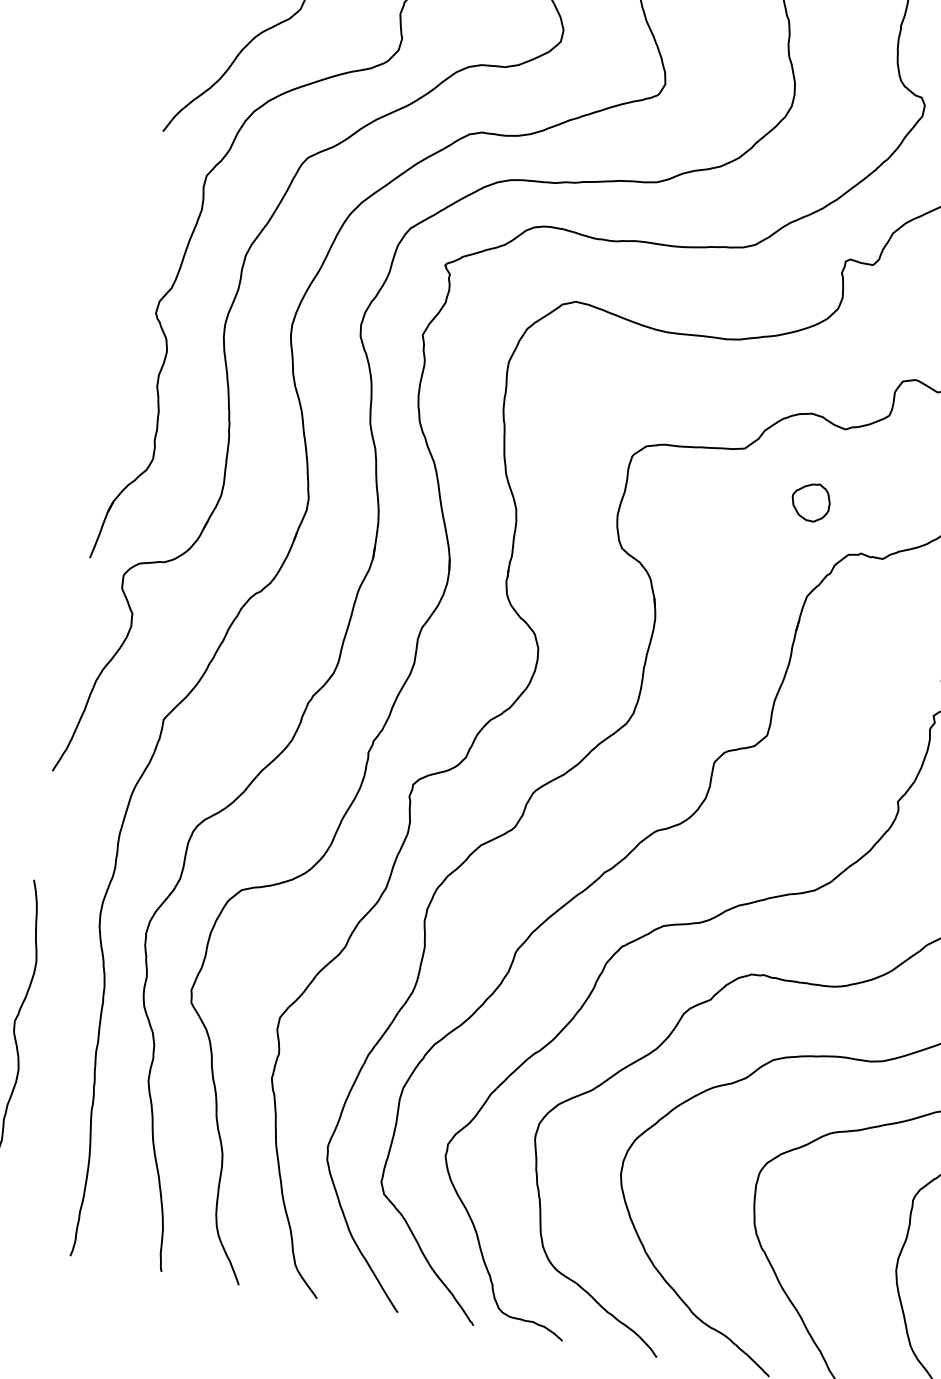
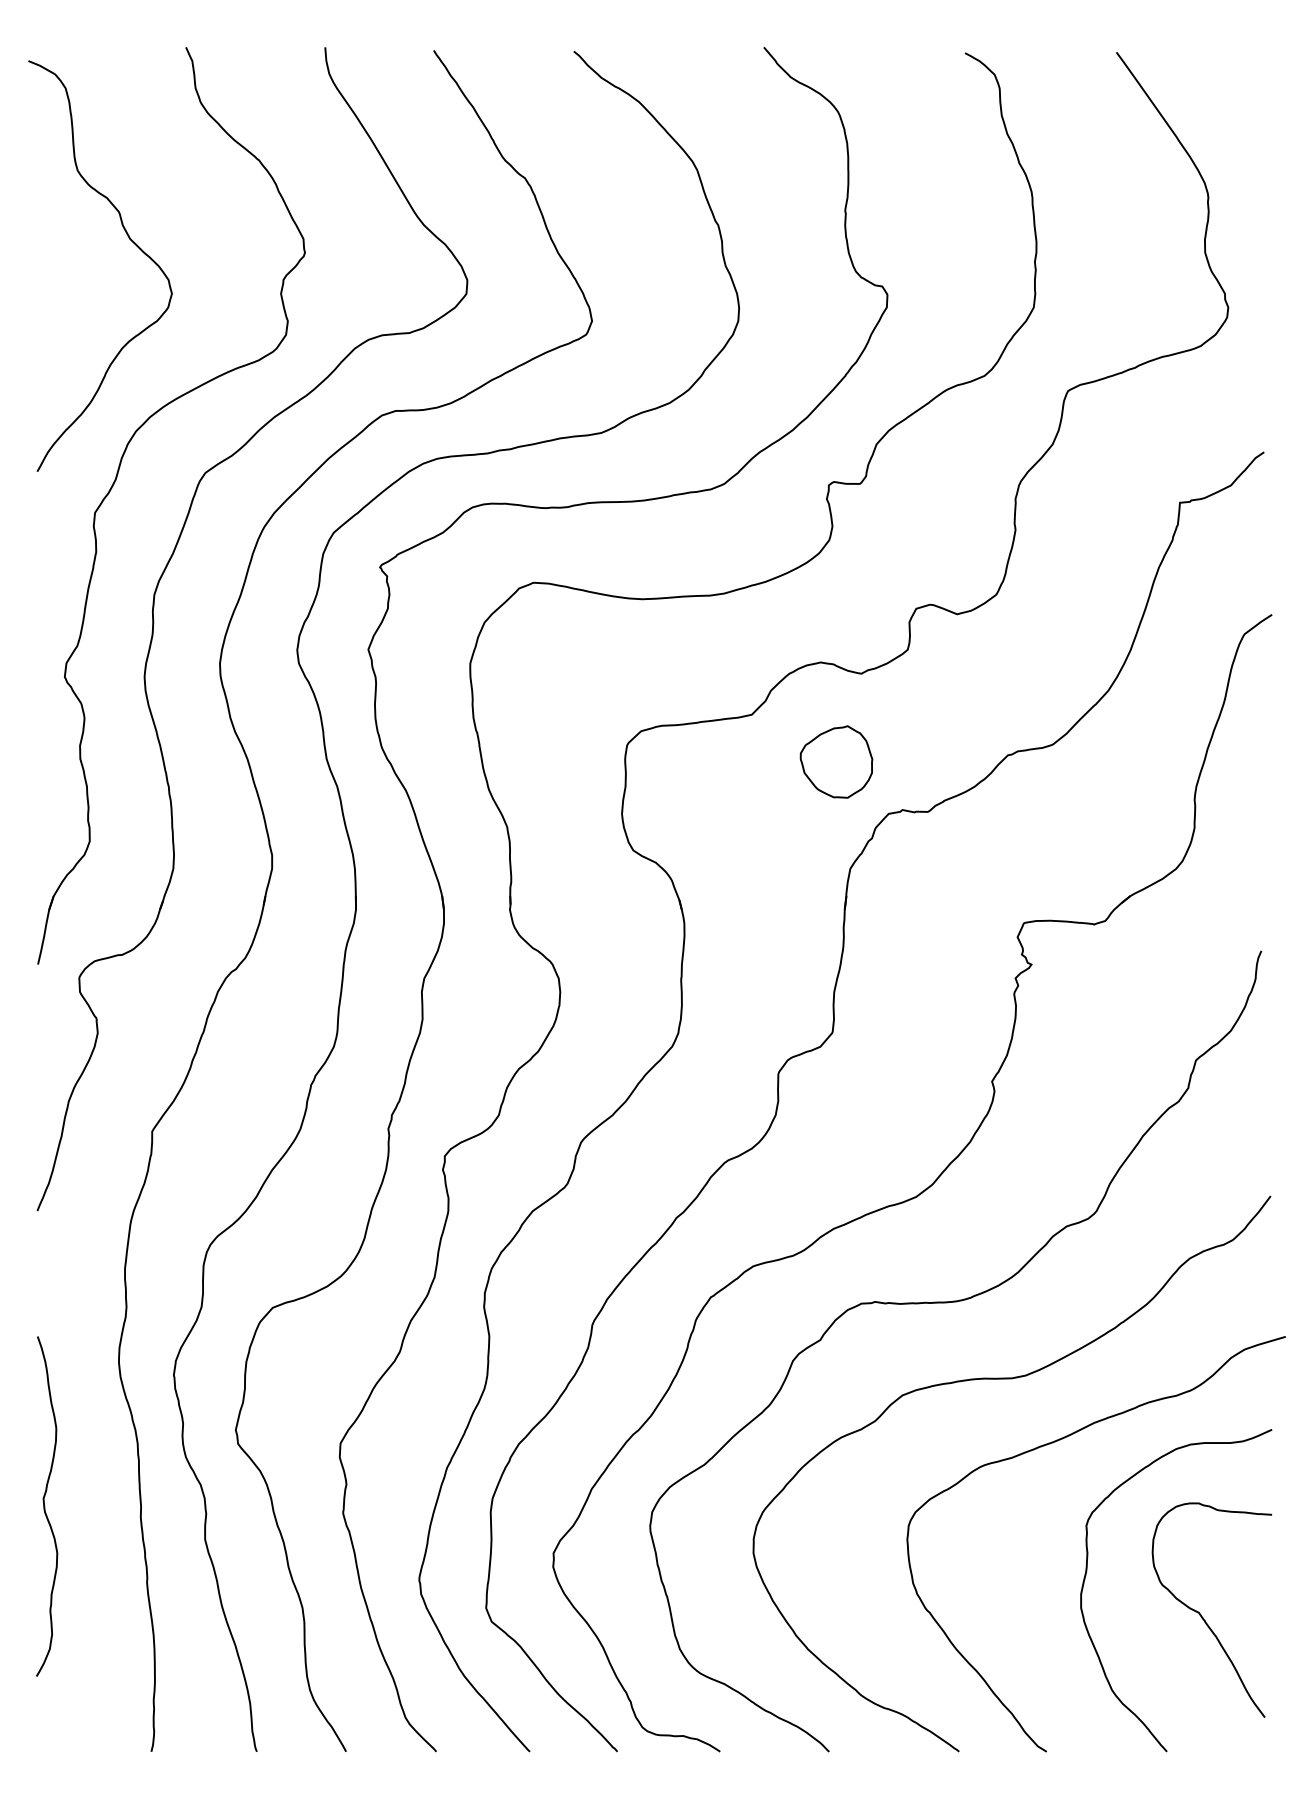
part: (811, 501) -> (836, 761), size x1.67

